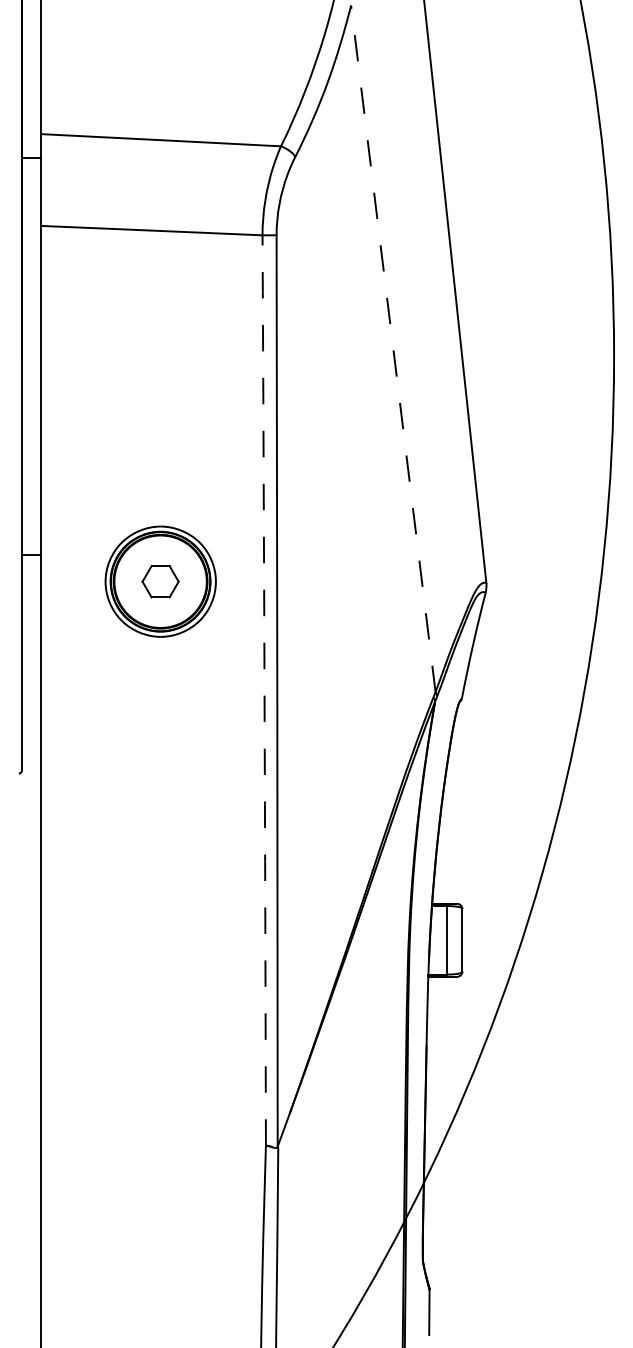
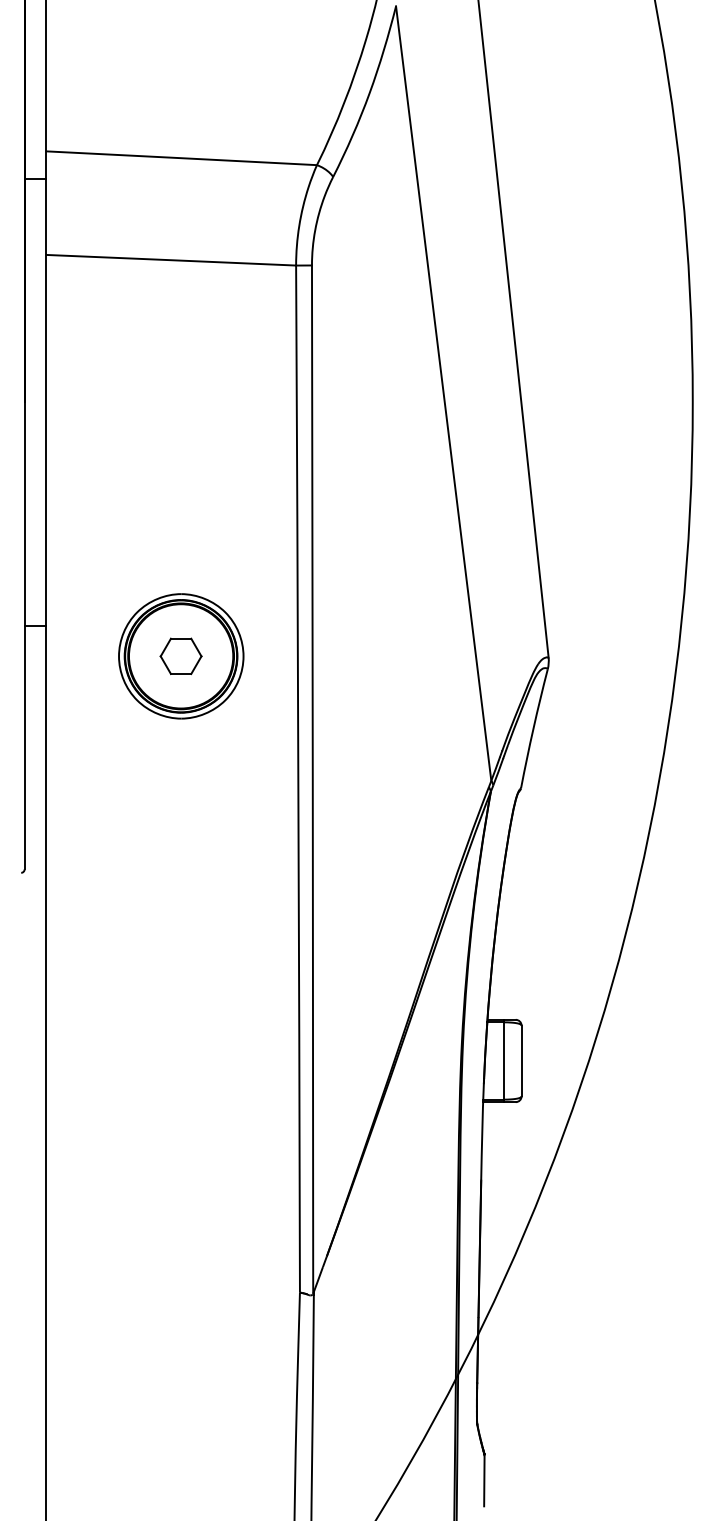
line: (393, 348) -> (443, 393), dashed -> solid
arc: (264, 690) -> (298, 779), dashed -> solid

